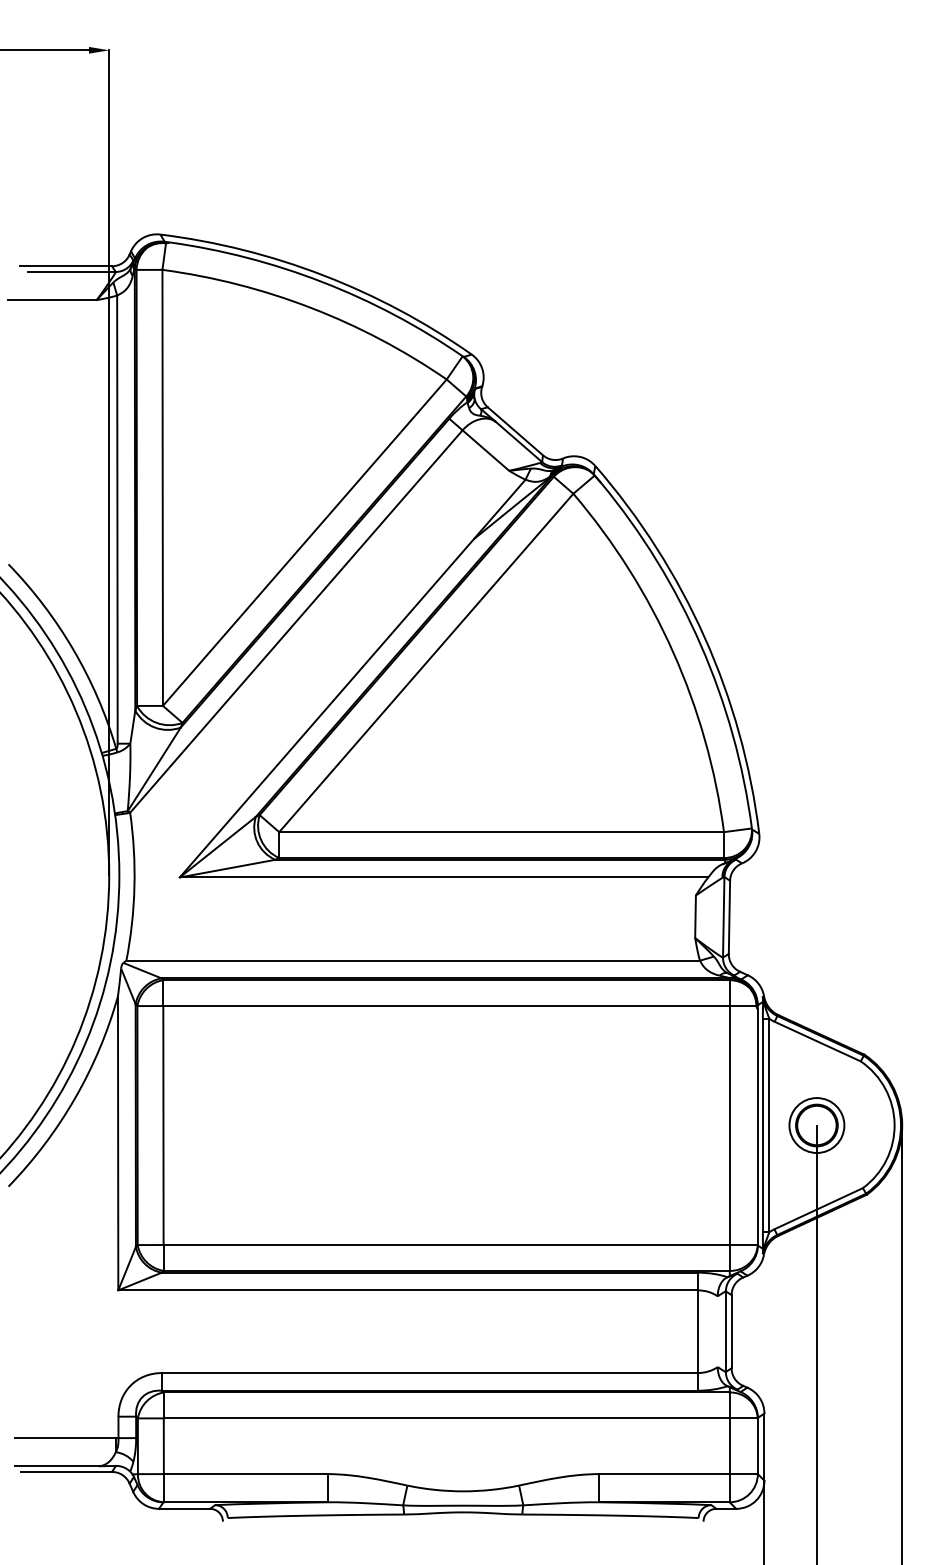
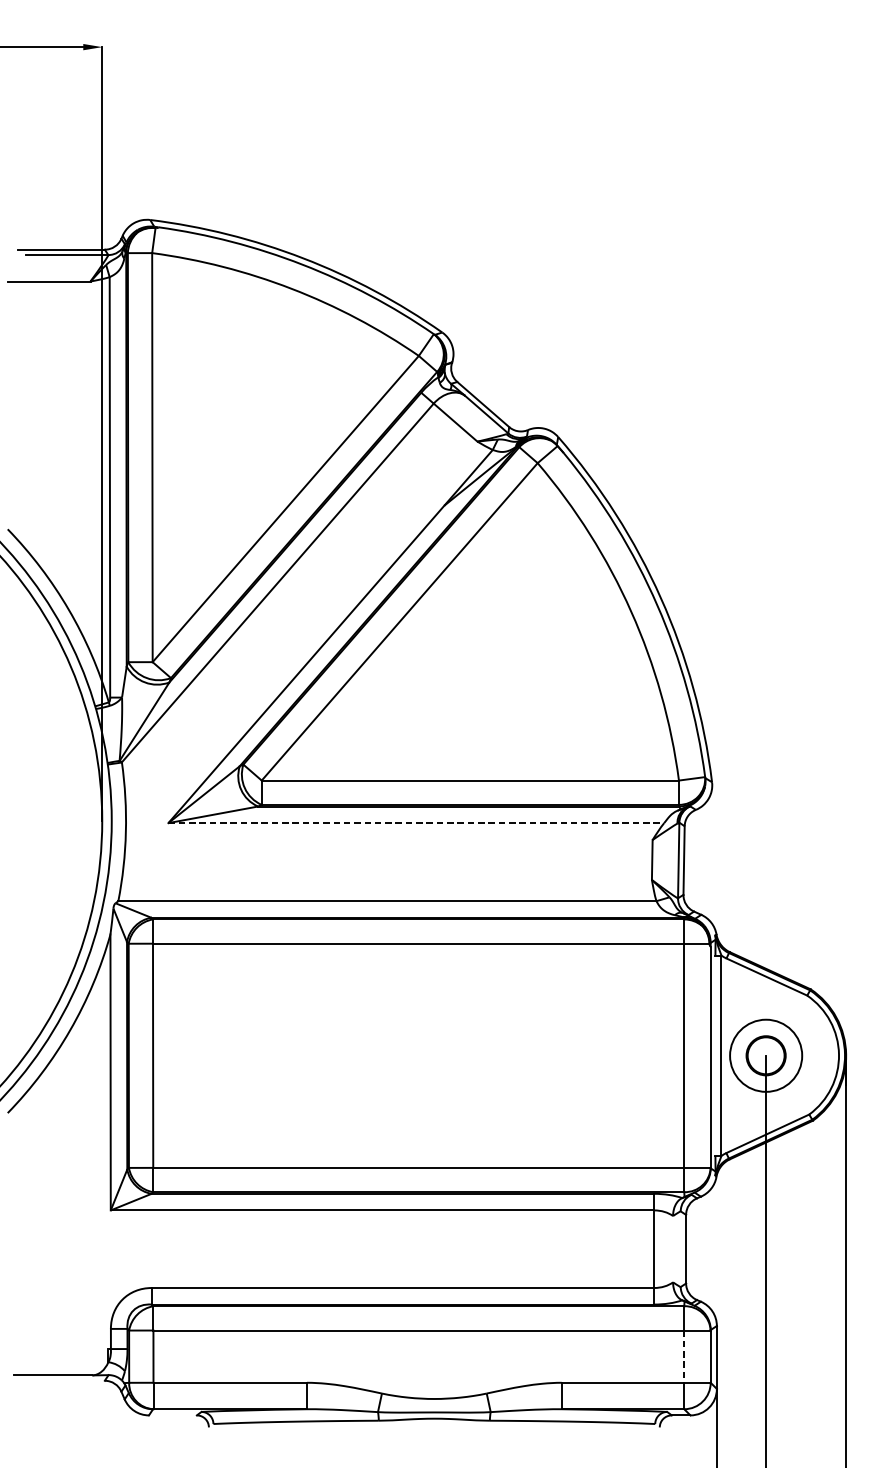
line: (444, 877) -> (416, 823), solid -> dashed
line: (762, 1125) -> (715, 1055), removed
circle: (816, 1125) -> (765, 1055), size x1.4
line: (725, 1331) -> (680, 1249), removed
line: (64, 1438) -> (60, 1349), removed
line: (729, 1446) -> (684, 1356), solid -> dashed
line: (66, 1471) -> (62, 1380), removed
line: (184, 1508) -> (172, 1415), removed

